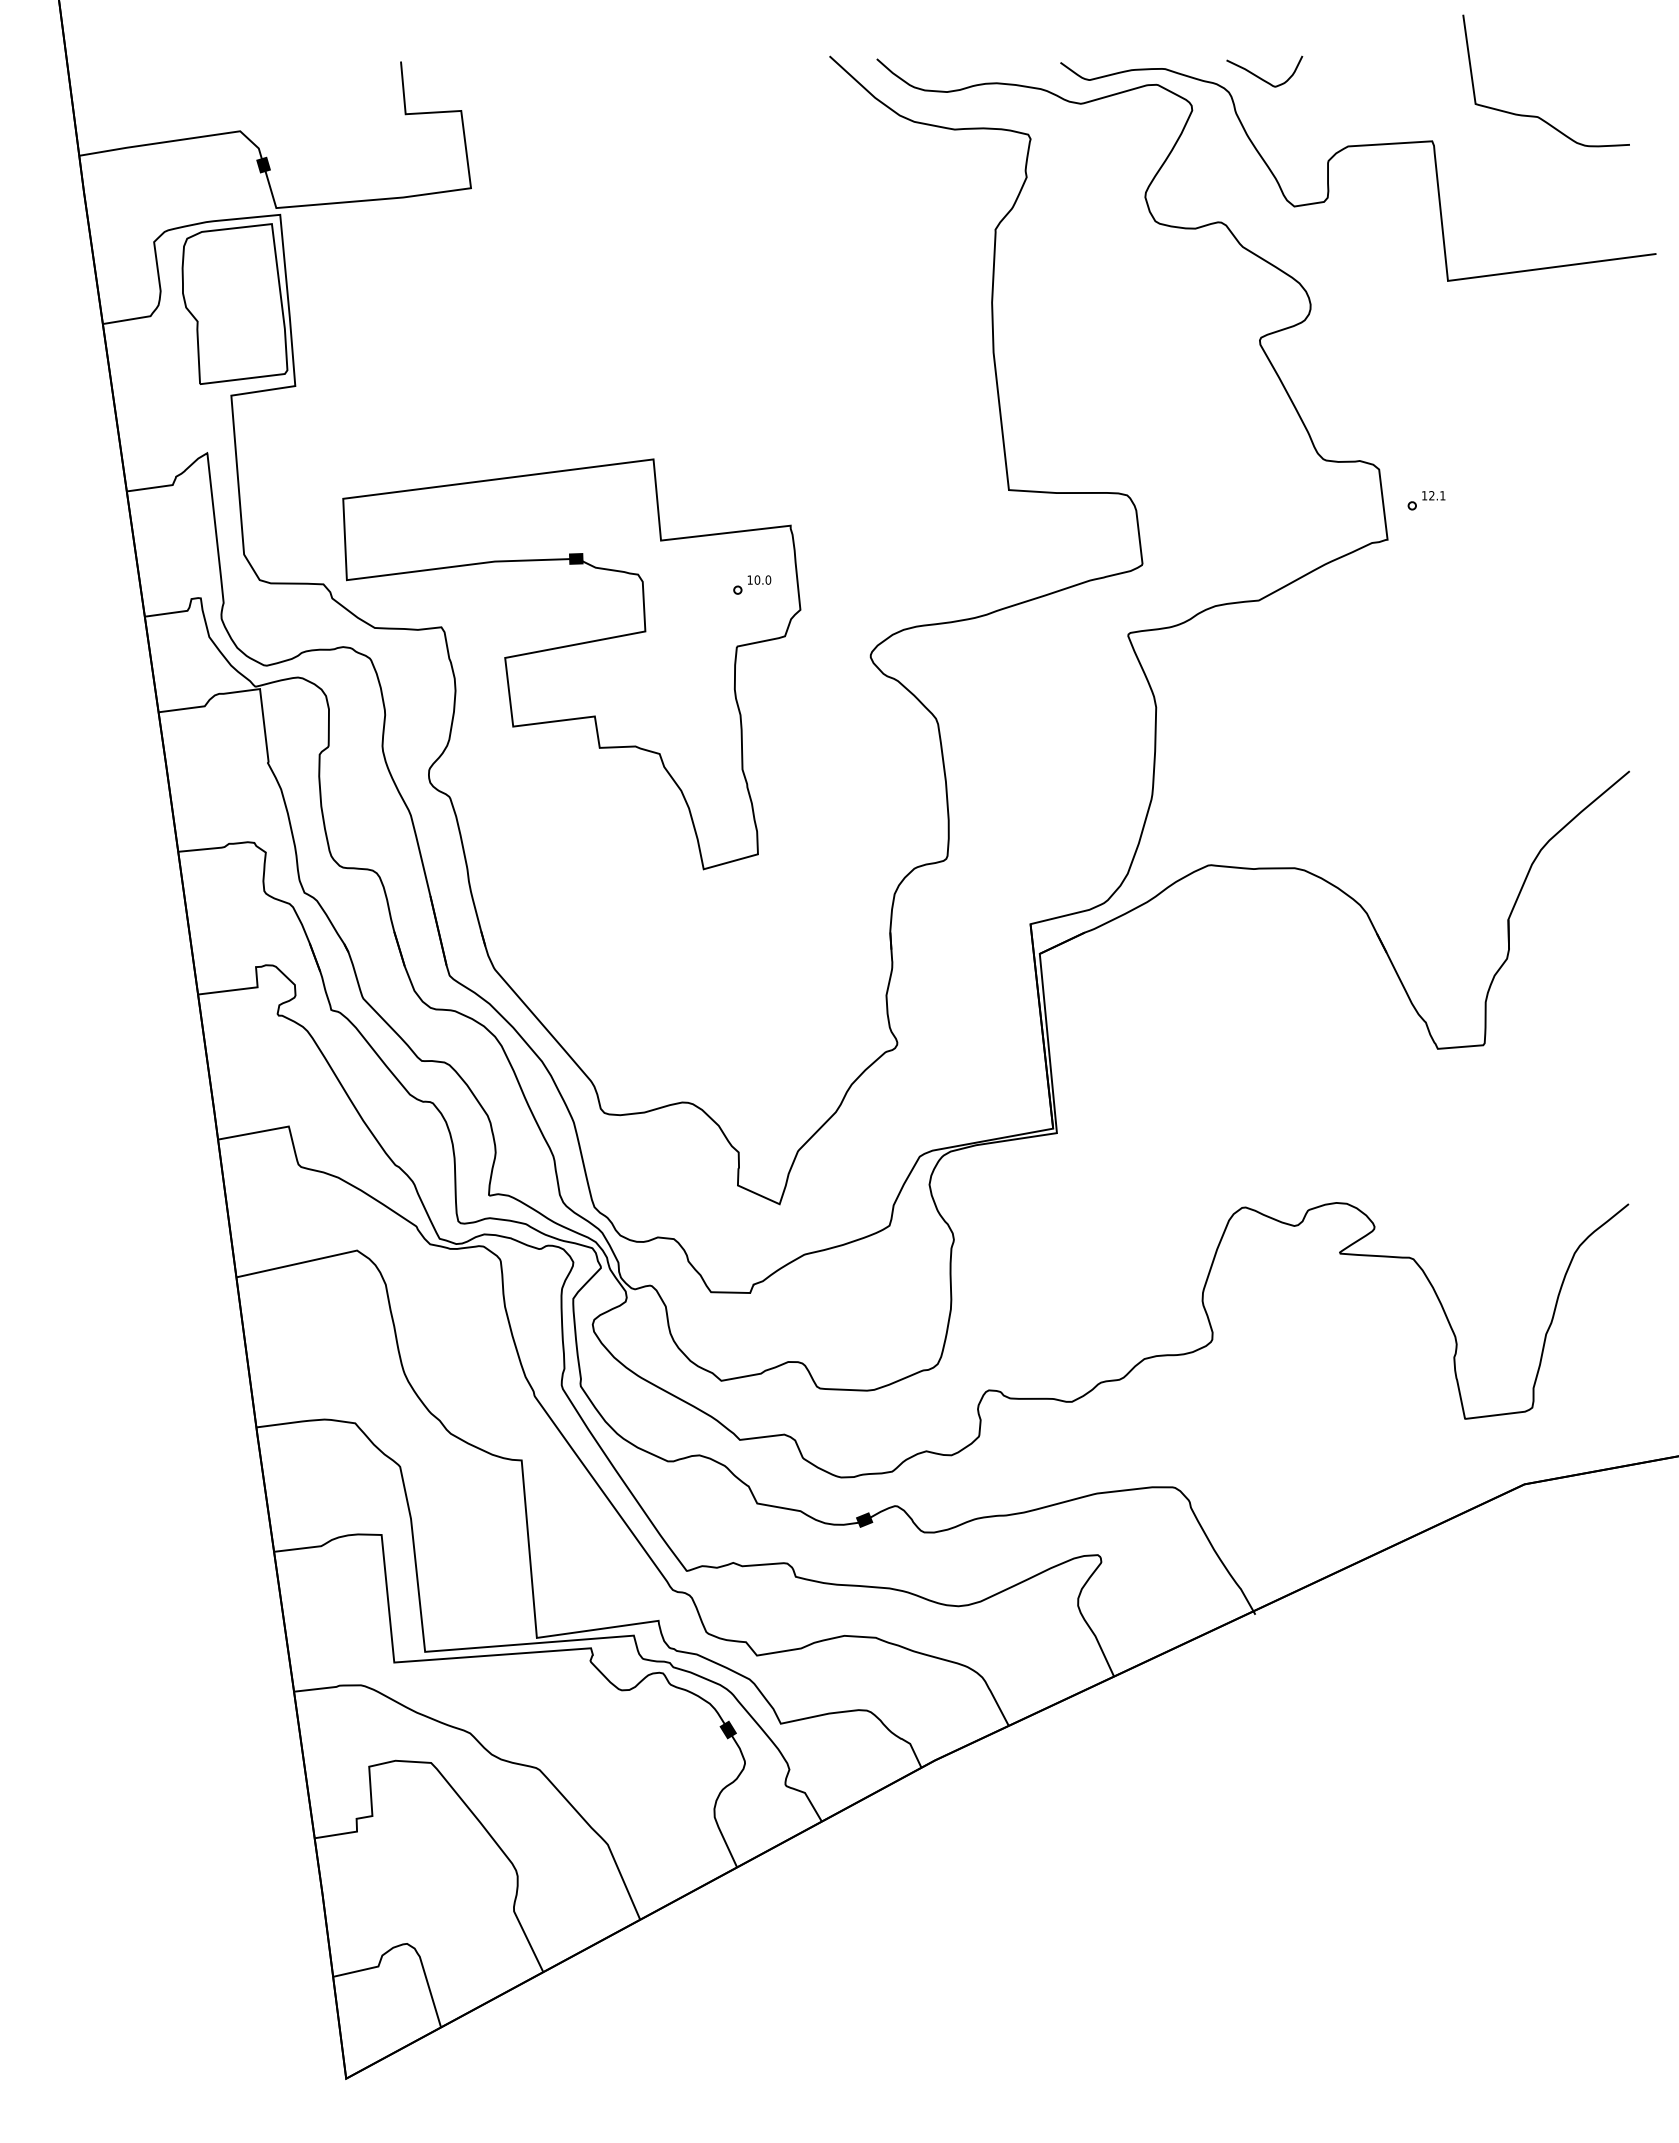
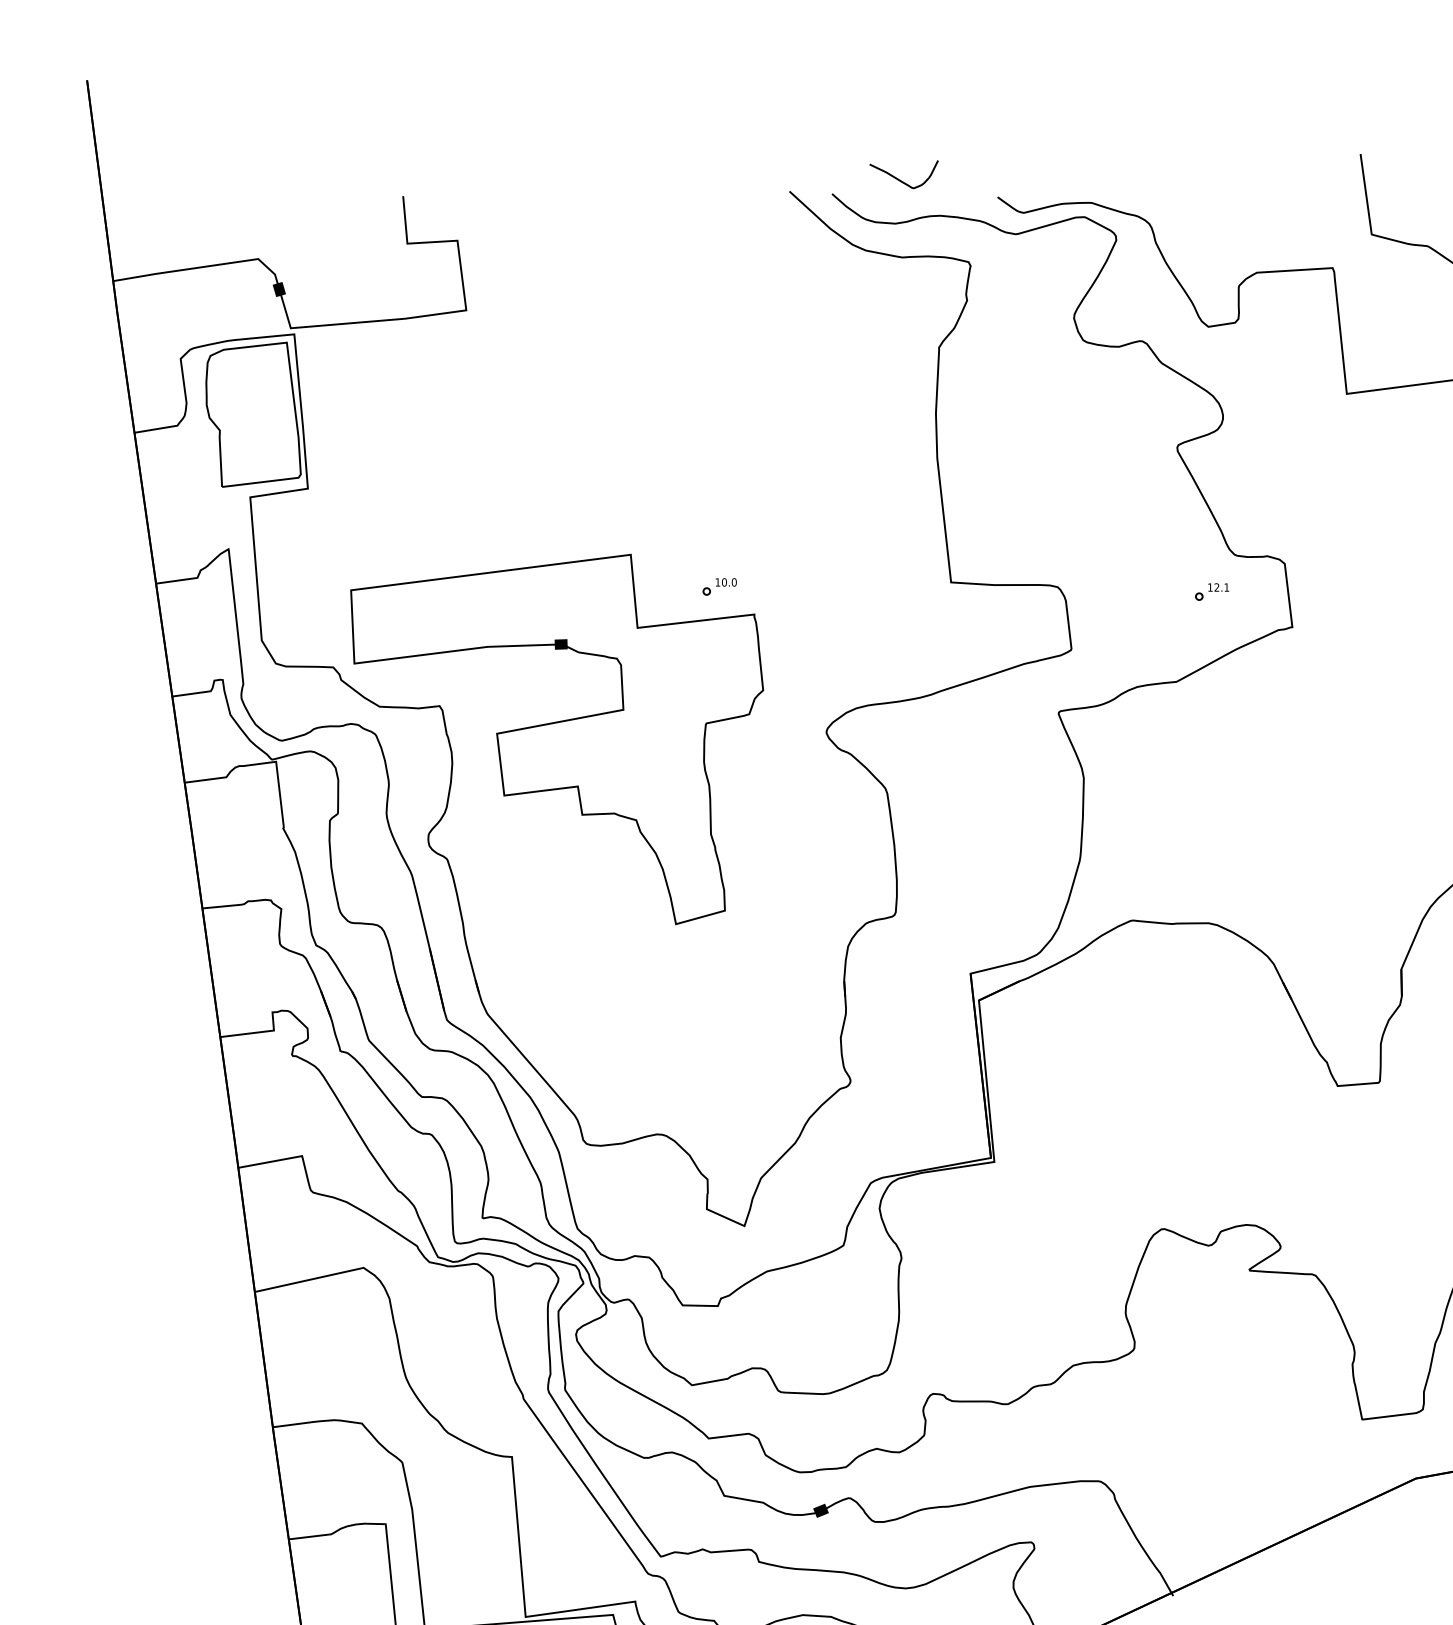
curve: (1259, 76) -> (899, 179), moved
part: (1426, 500) -> (1212, 591), moved
part: (752, 584) -> (720, 586), moved

